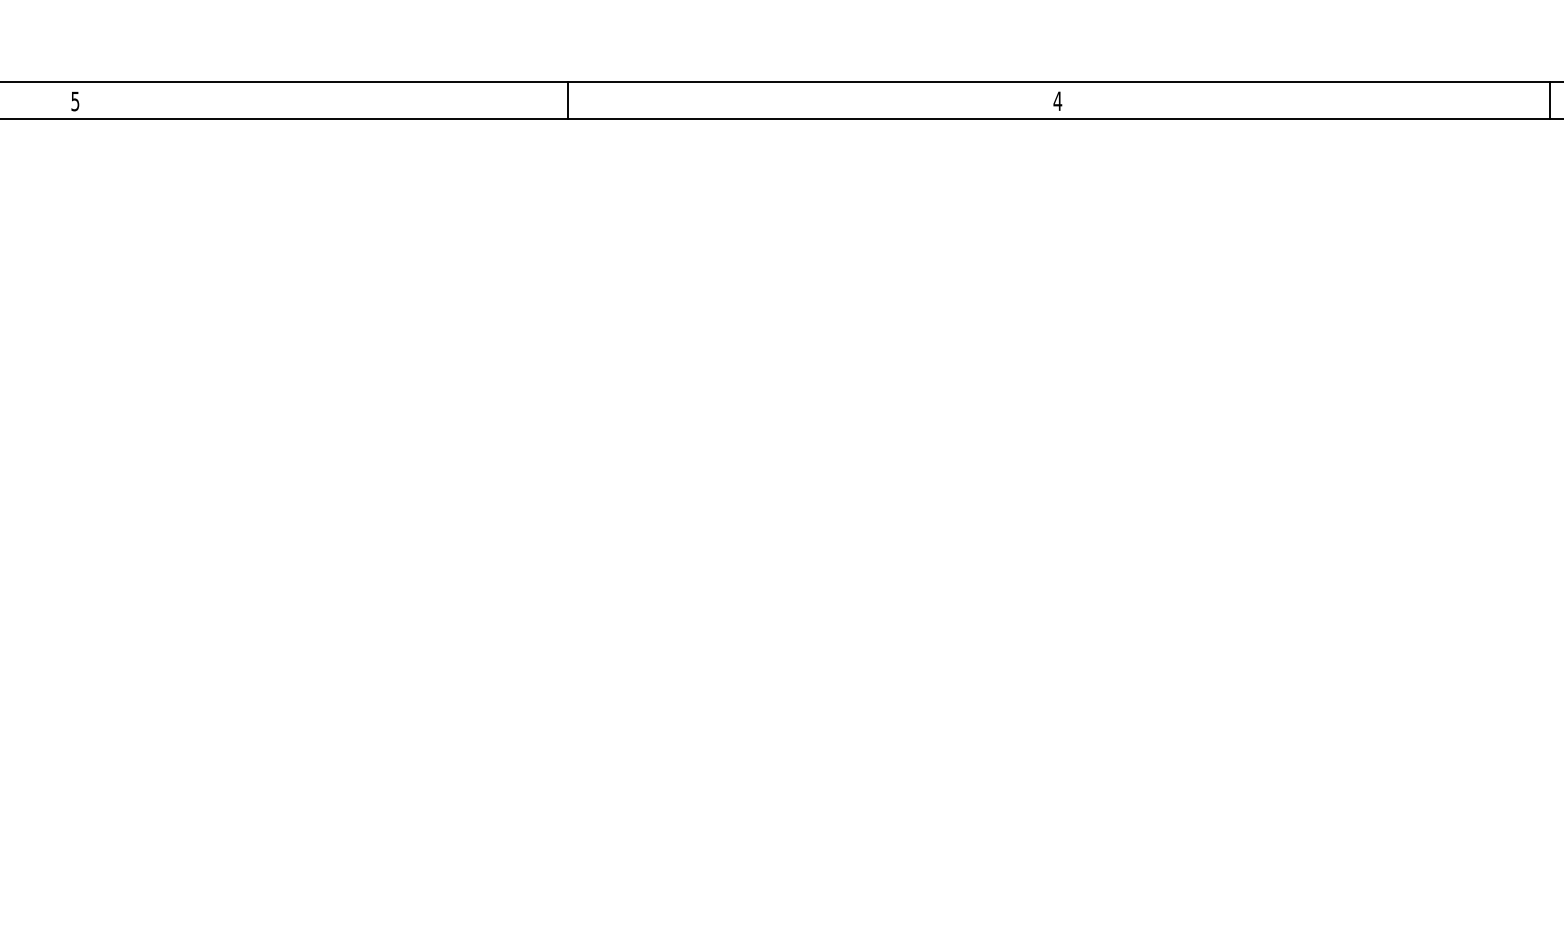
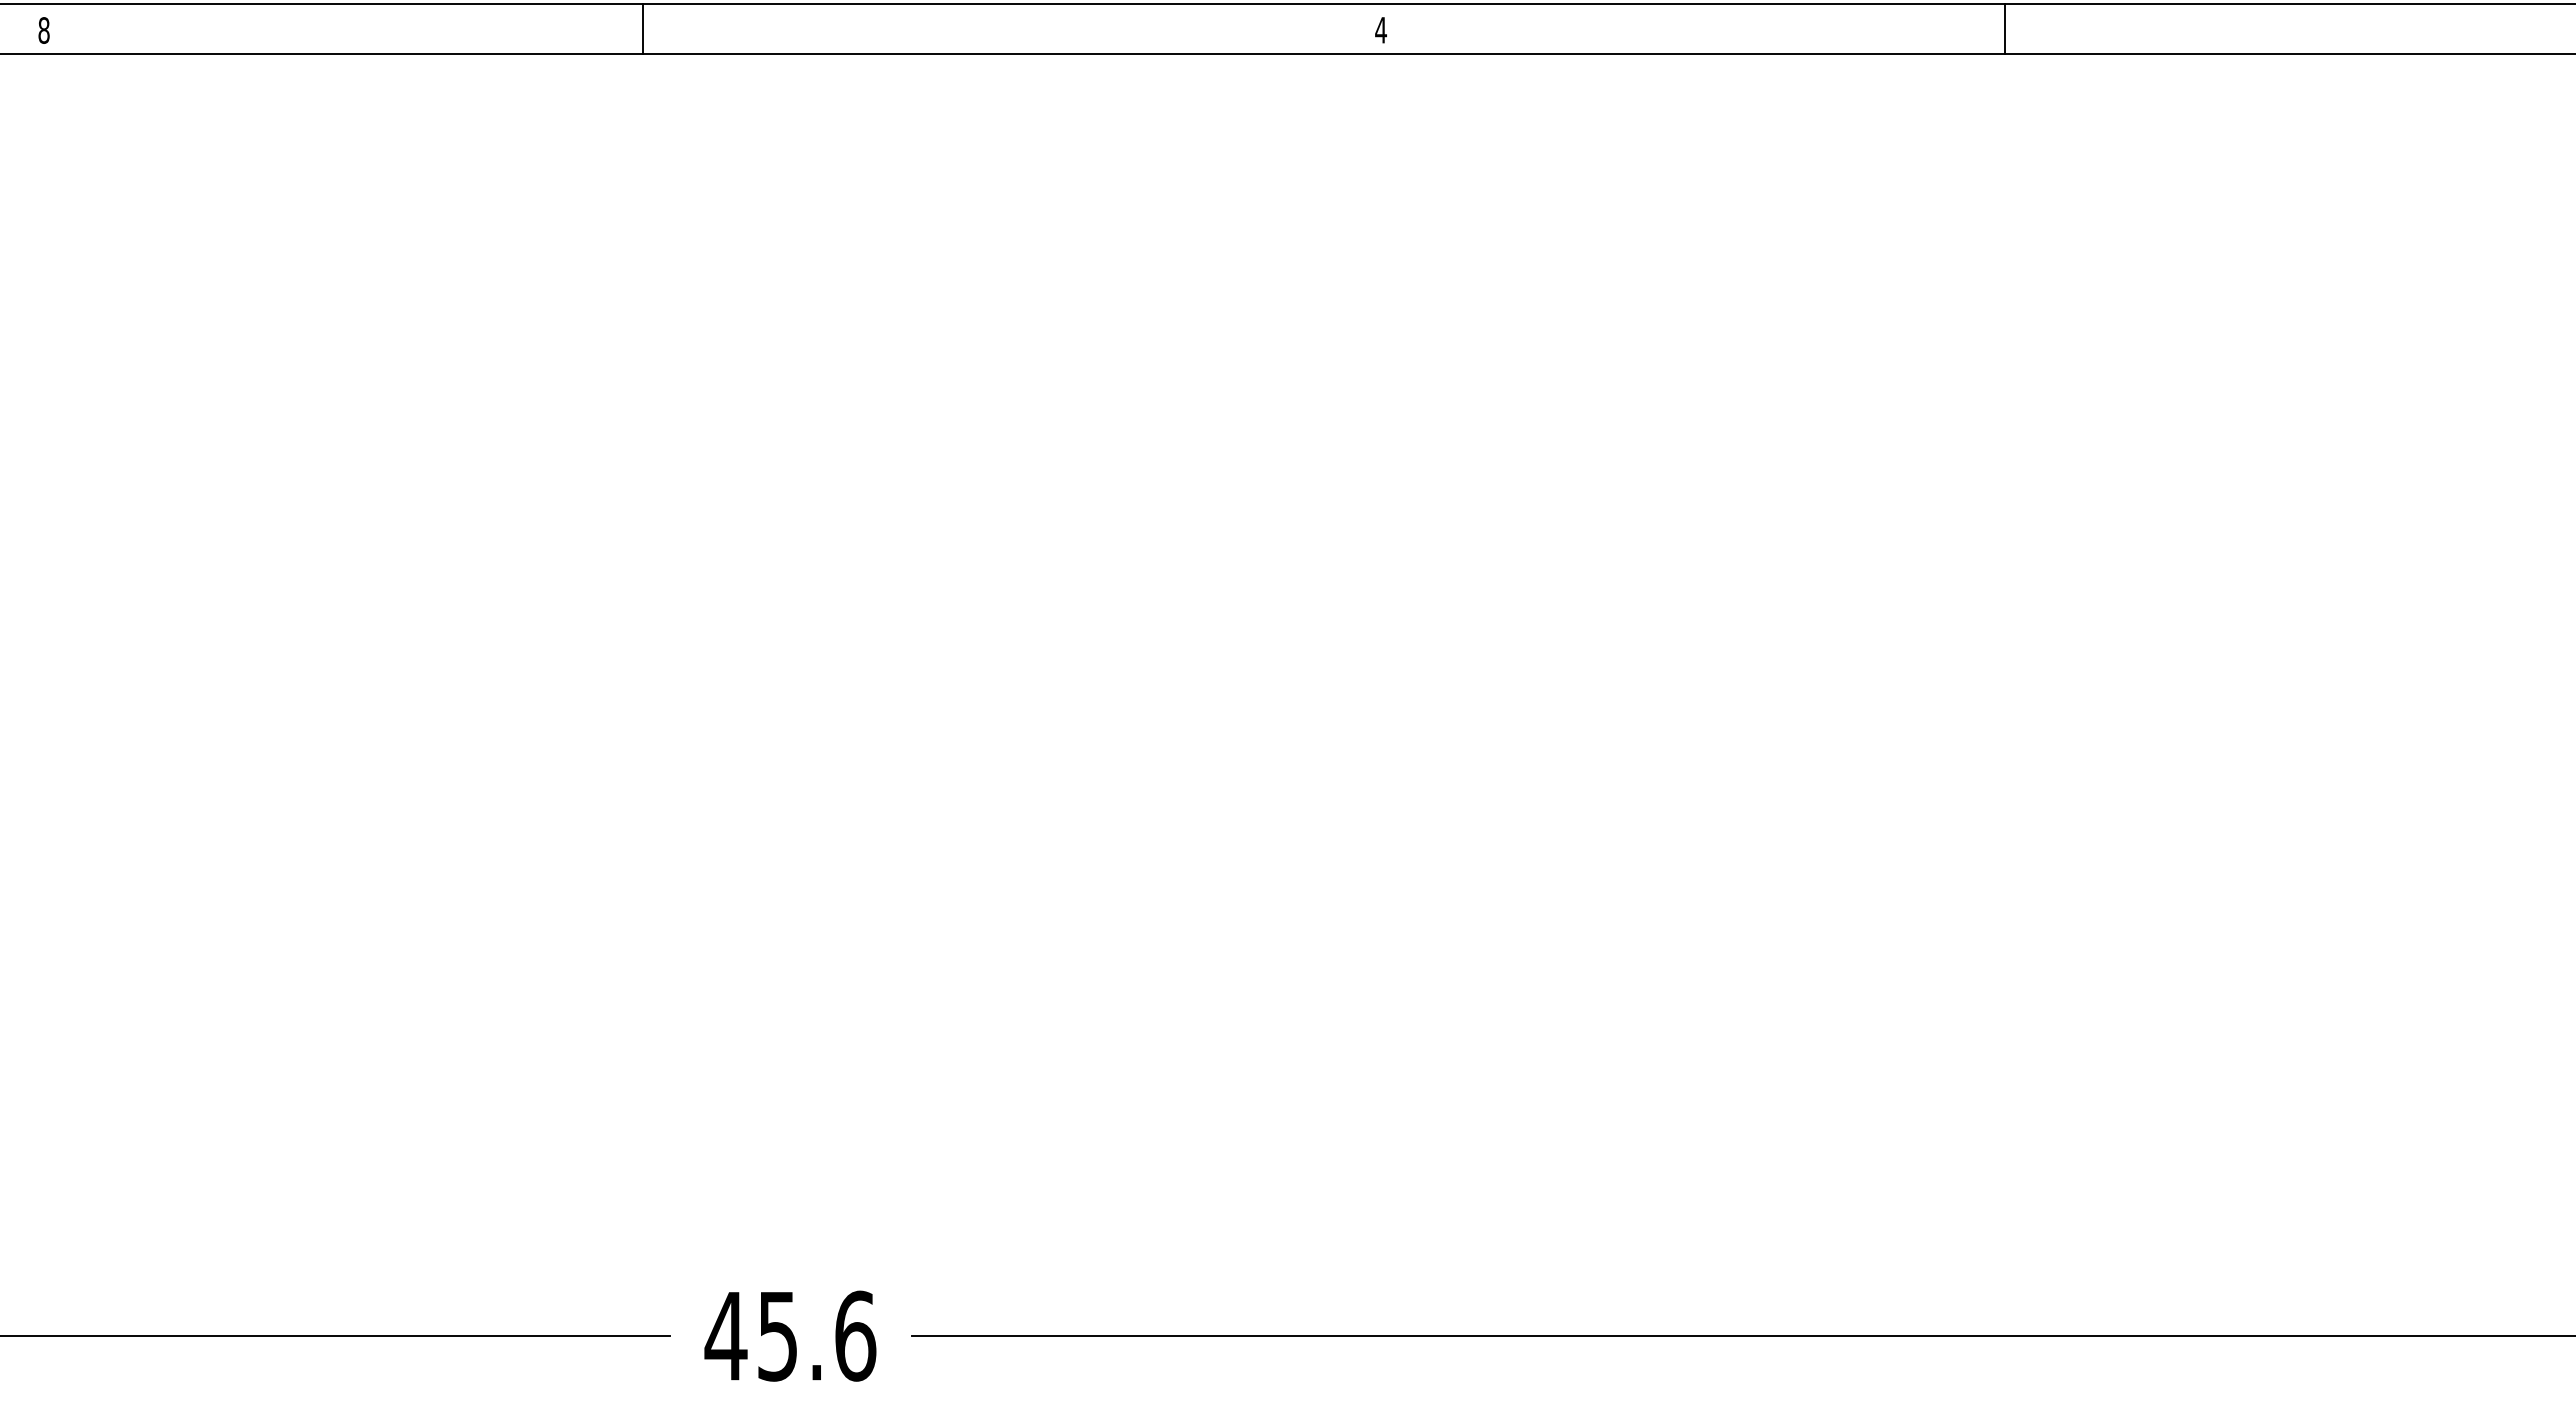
line: (567, 100) -> (642, 29), moved
line: (1550, 100) -> (2005, 29), moved
text: (74, 101) -> (43, 30), 5 -> 8

